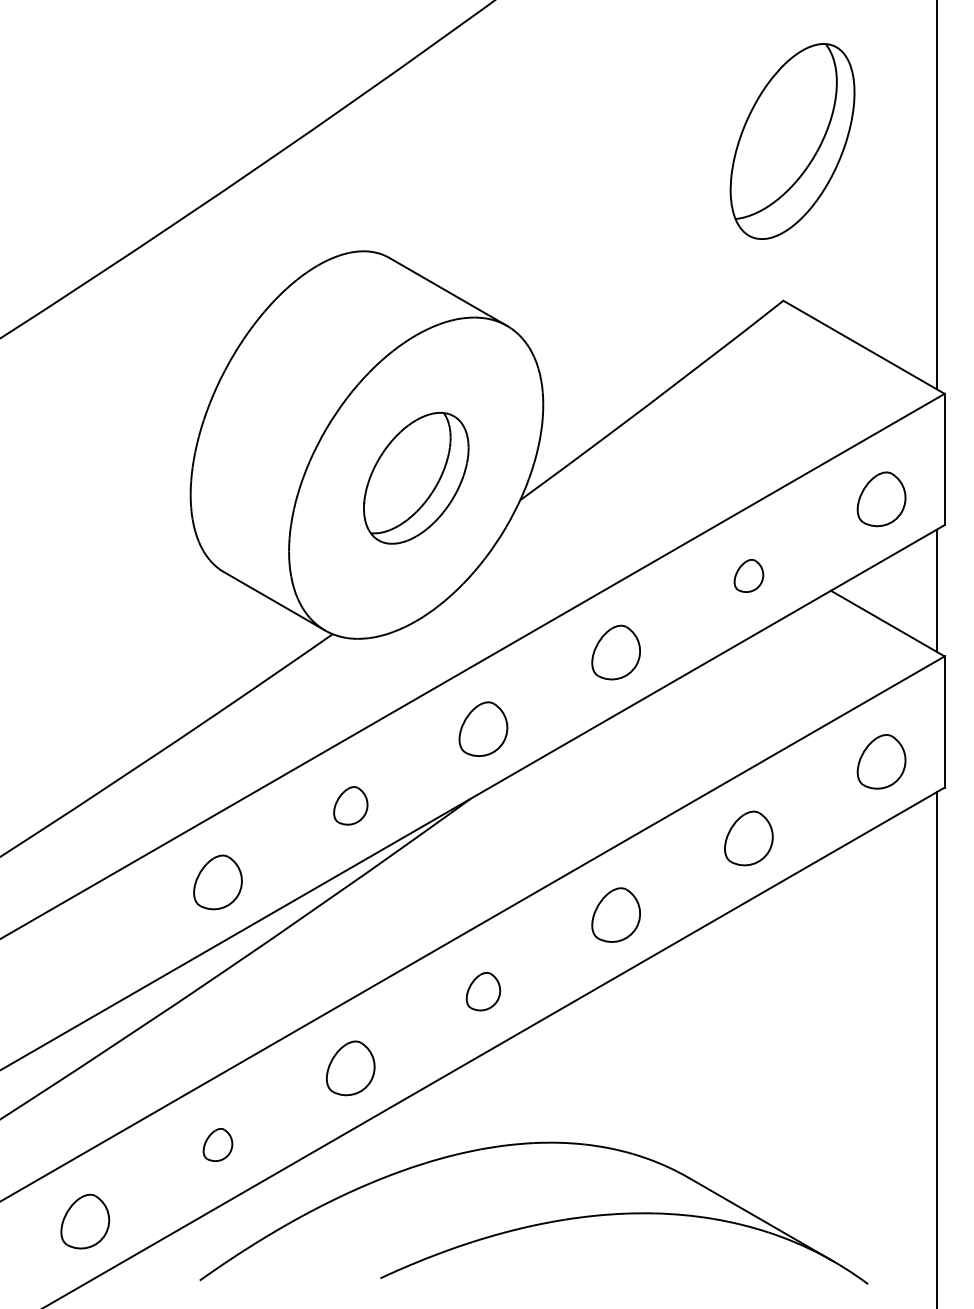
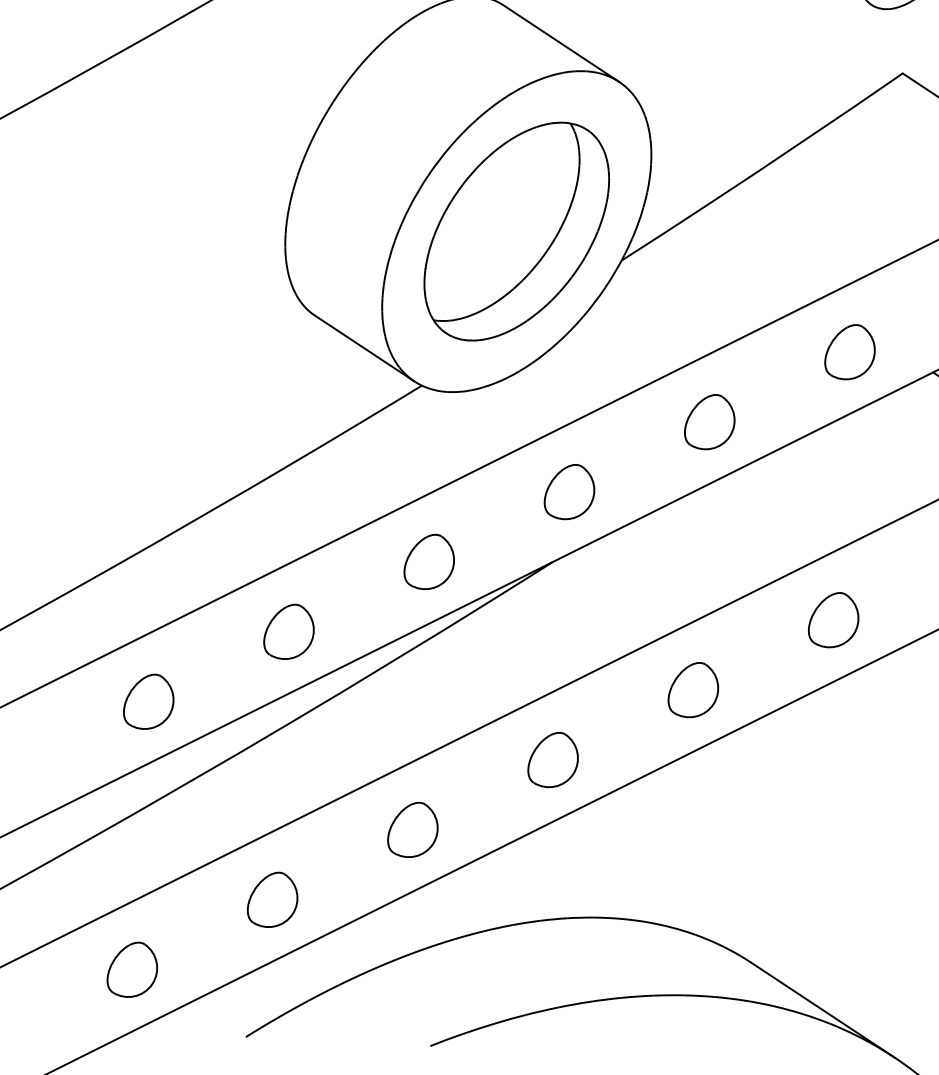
part: (416, 478) -> (517, 231), size x1.67
part: (748, 575) -> (849, 351), size x1.67
part: (350, 805) -> (429, 561), size x1.43
part: (85, 958) -> (149, 701), added
part: (483, 991) -> (553, 759), size x1.43
part: (217, 1144) -> (272, 899), size x1.67

